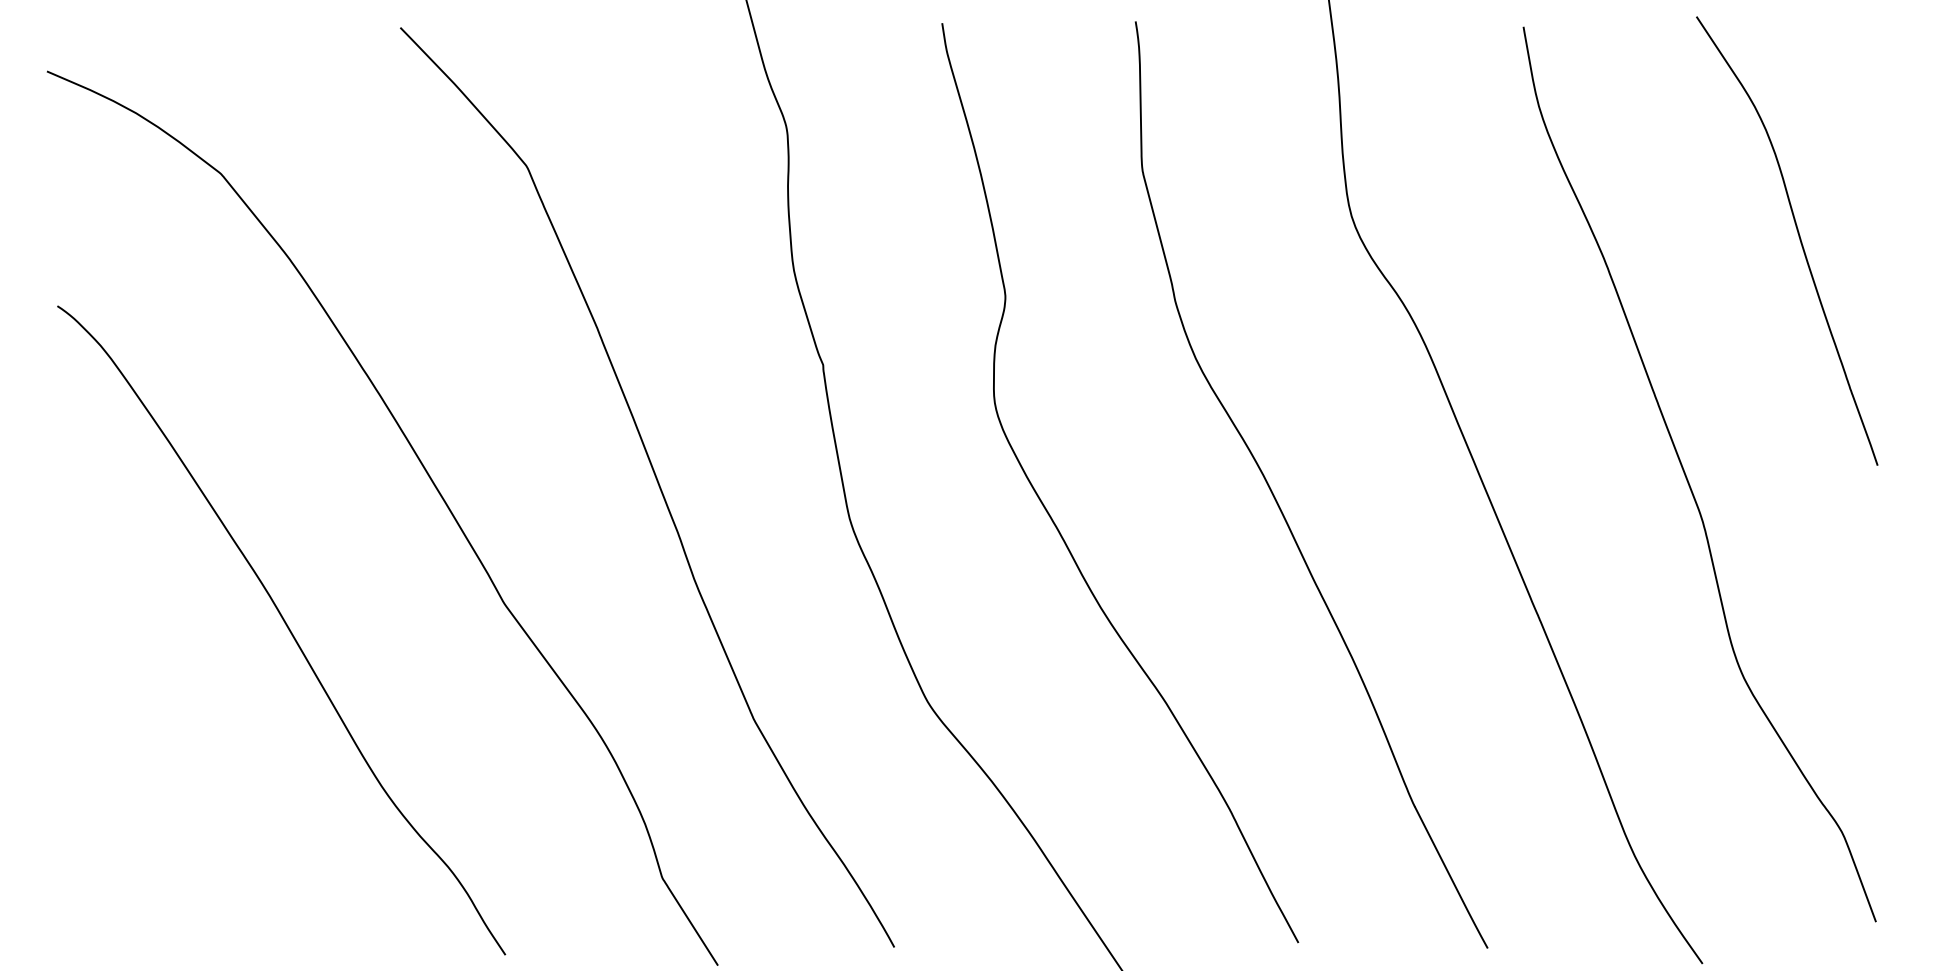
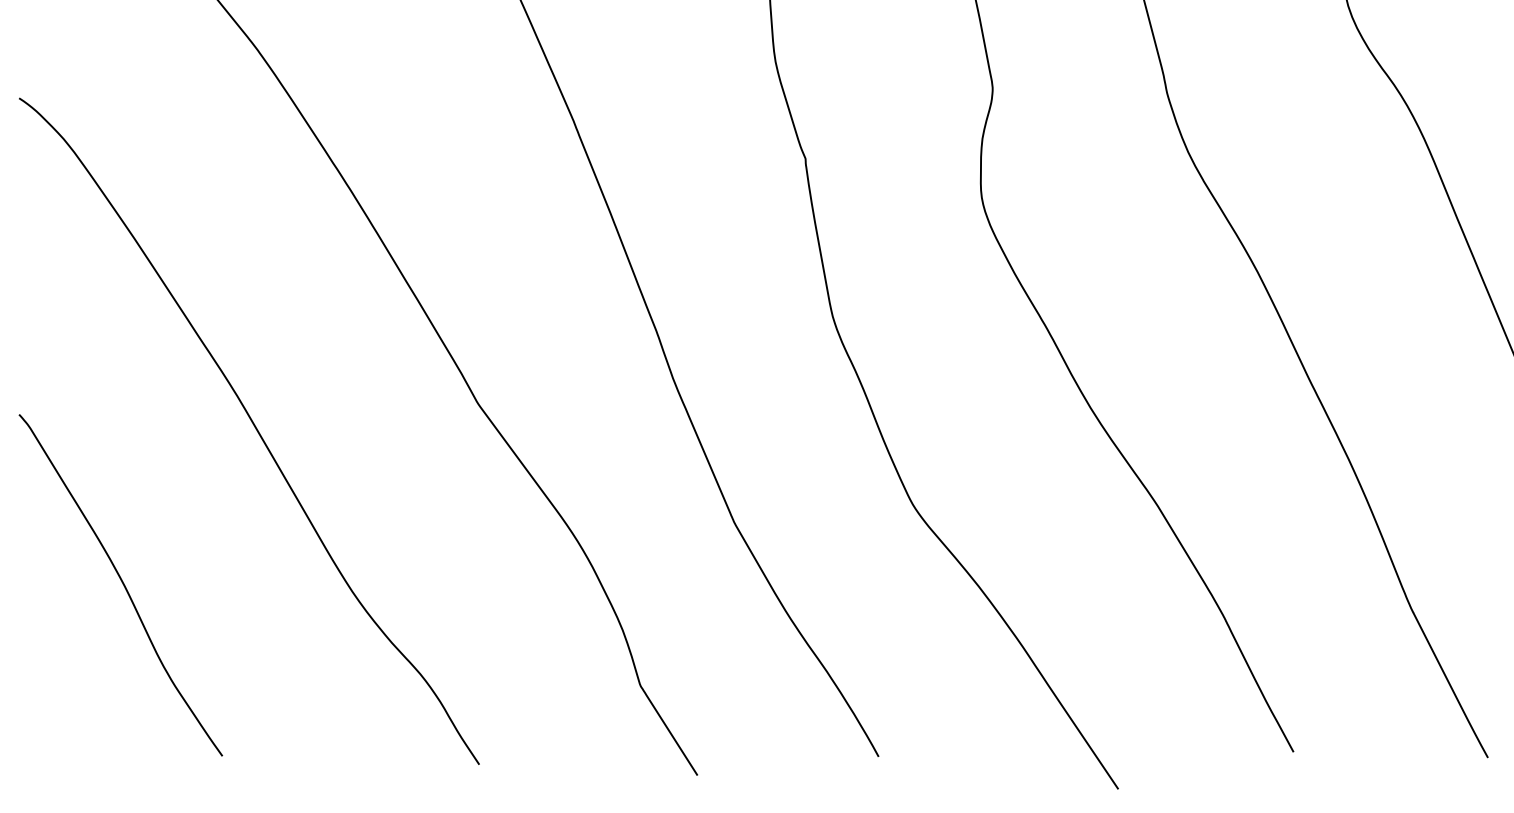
curve: (158, 780) -> (122, 585), added

